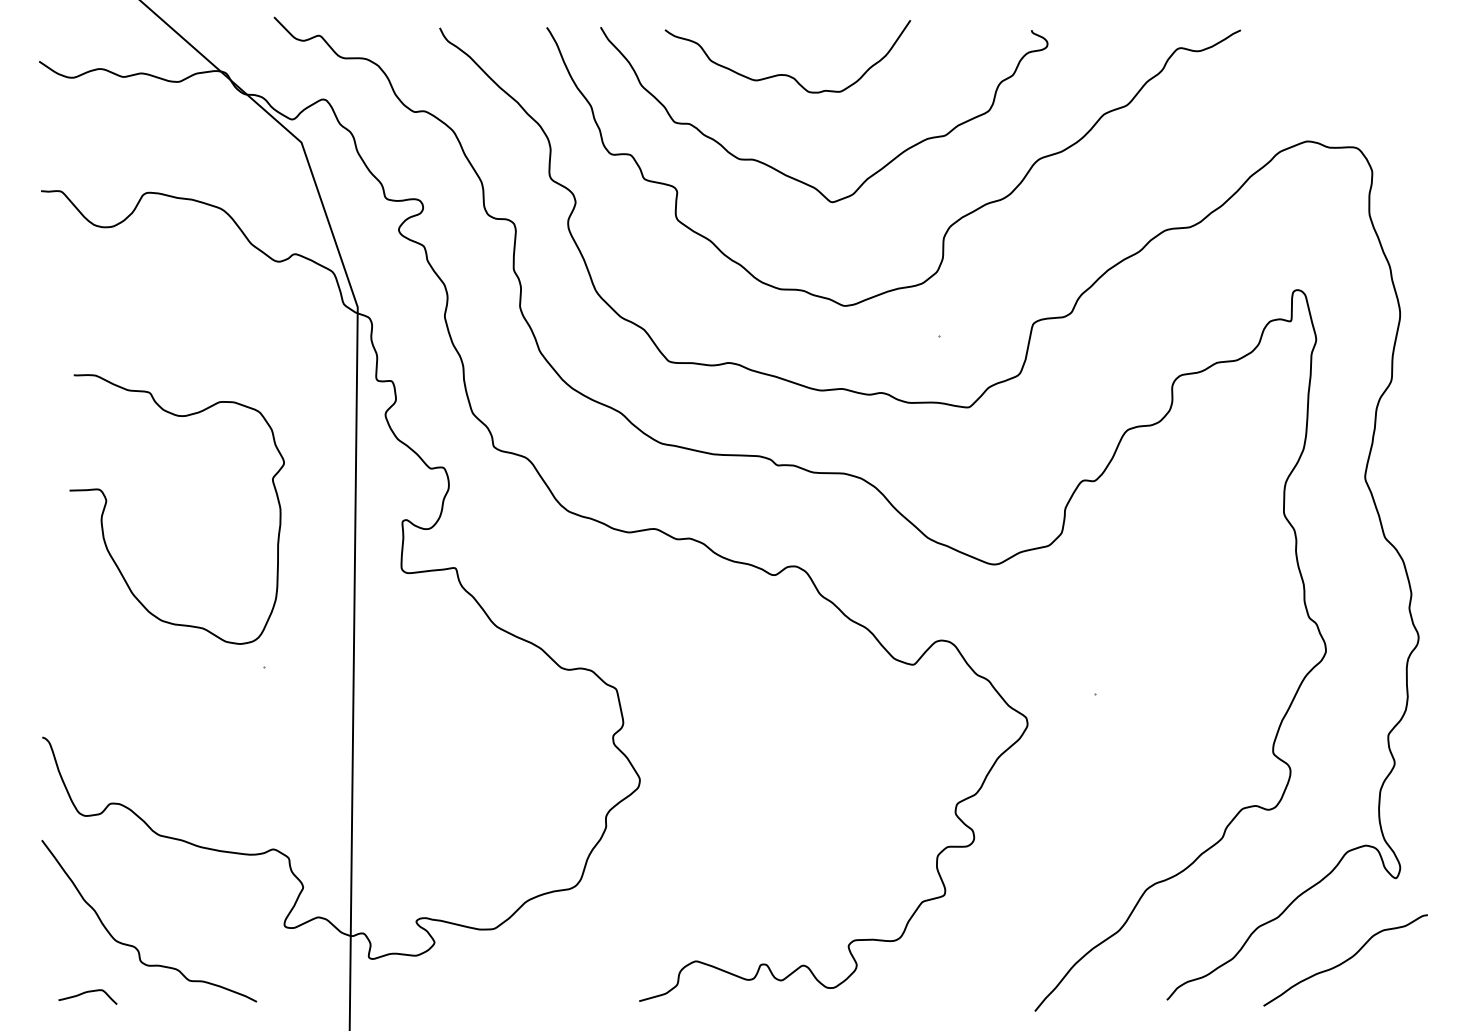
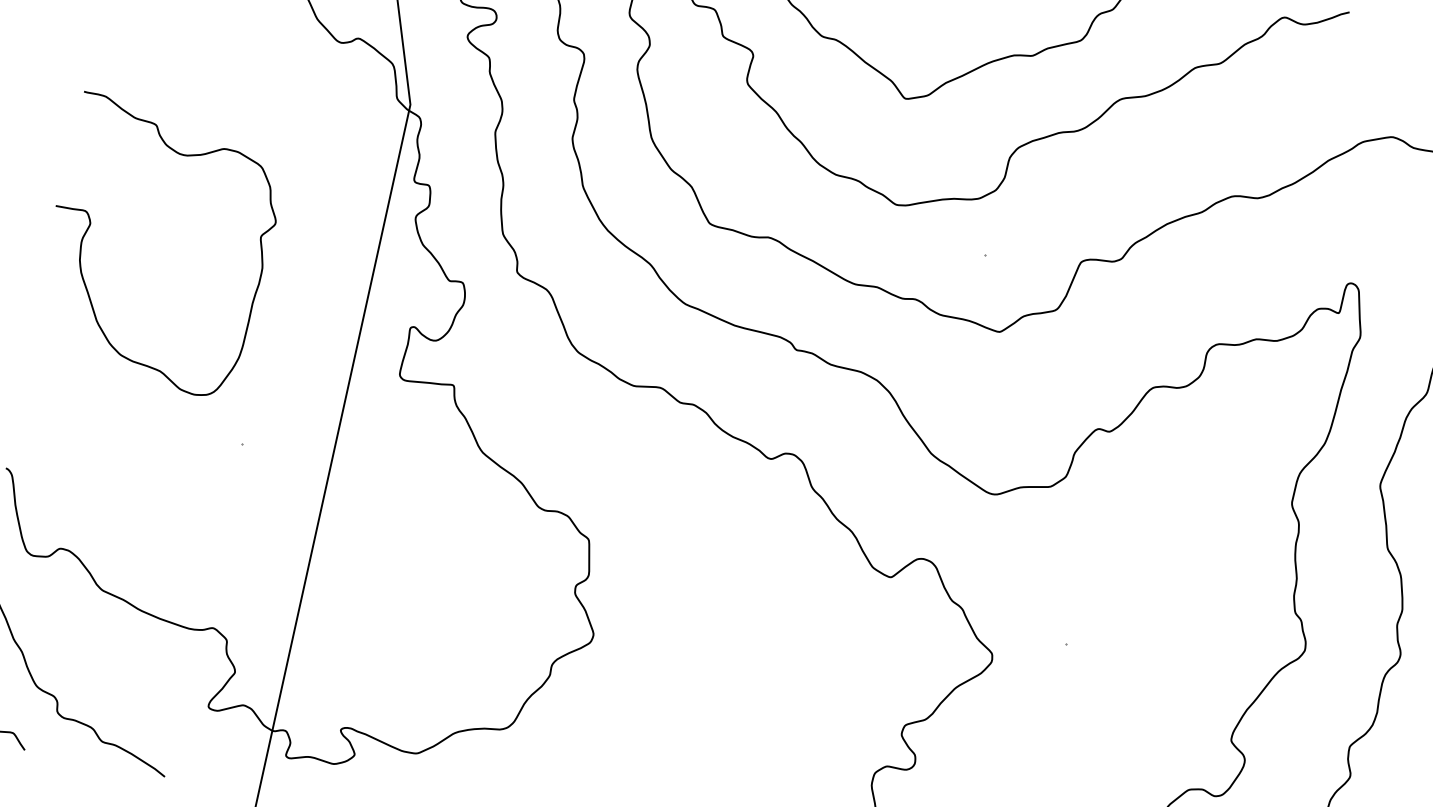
curve: (107, 501) -> (91, 224), moved

